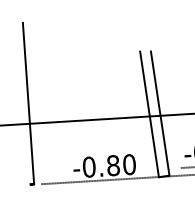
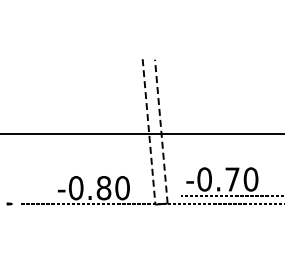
line: (28, 103) -> (10, 110), removed
line: (160, 113) -> (161, 131), solid -> dashed
line: (149, 114) -> (149, 131), solid -> dashed

